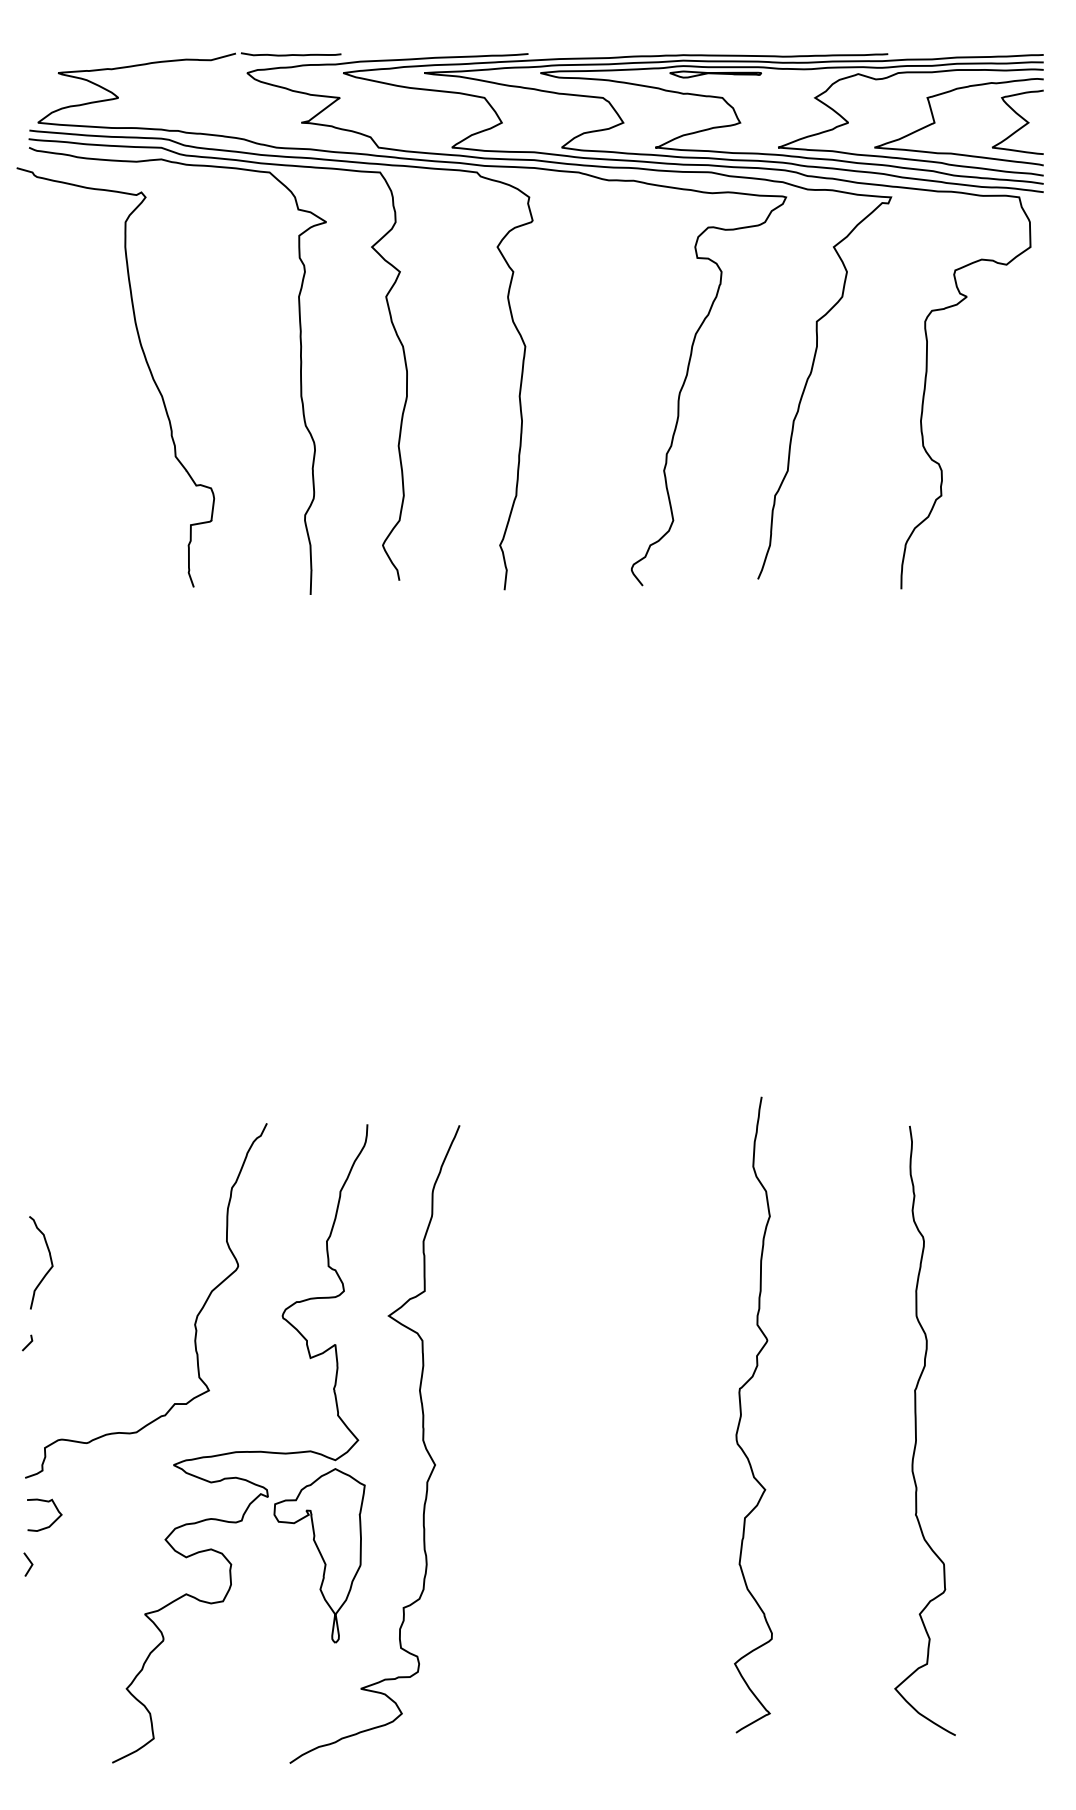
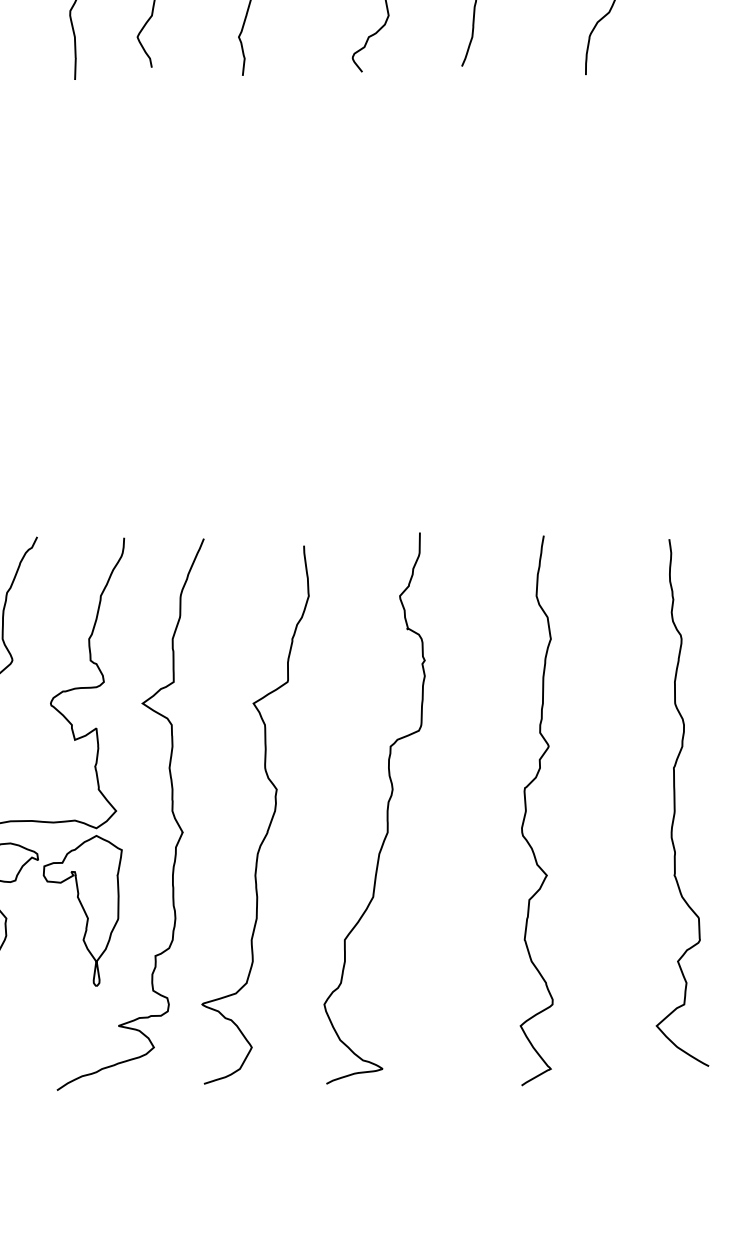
curve: (741, 1414) -> (526, 810), moved
curve: (916, 1430) -> (675, 802), moved
curve: (671, 1437) -> (387, 808), added
curve: (536, 1451) -> (270, 820), added

